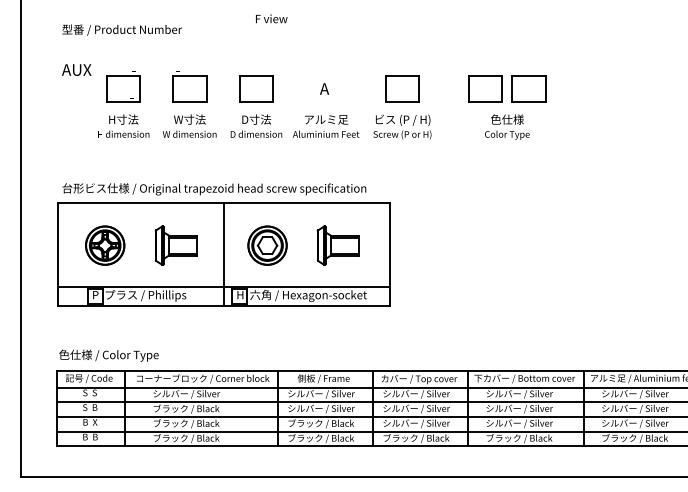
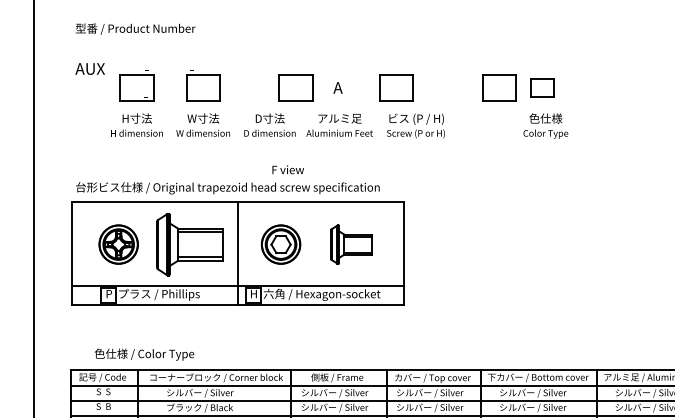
text: (271, 18) -> (288, 169), moved
part: (256, 88) -> (296, 87), moved
part: (402, 88) -> (396, 87), moved
part: (528, 88) -> (542, 87), size x0.7
text: (507, 126) -> (546, 125), moved
part: (175, 245) -> (189, 244), size x1.6
text: (108, 355) -> (144, 354), moved

